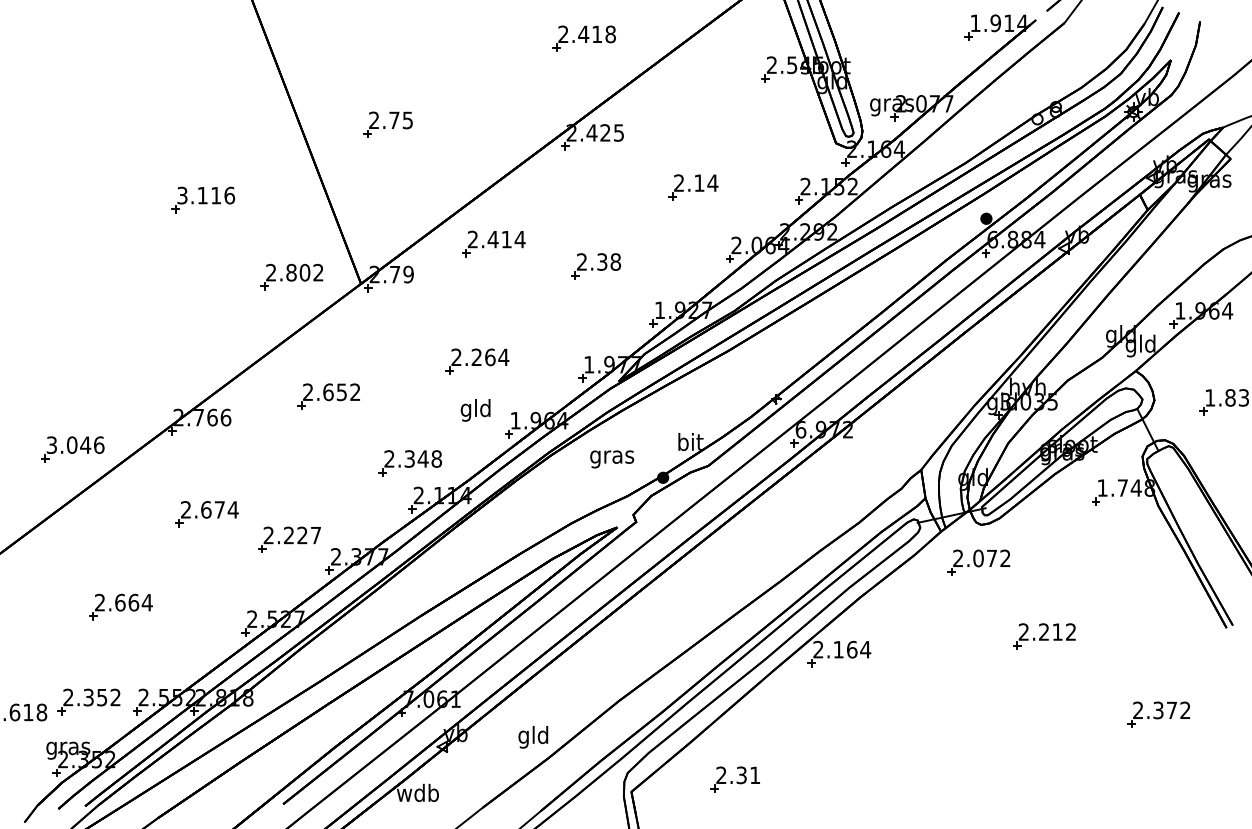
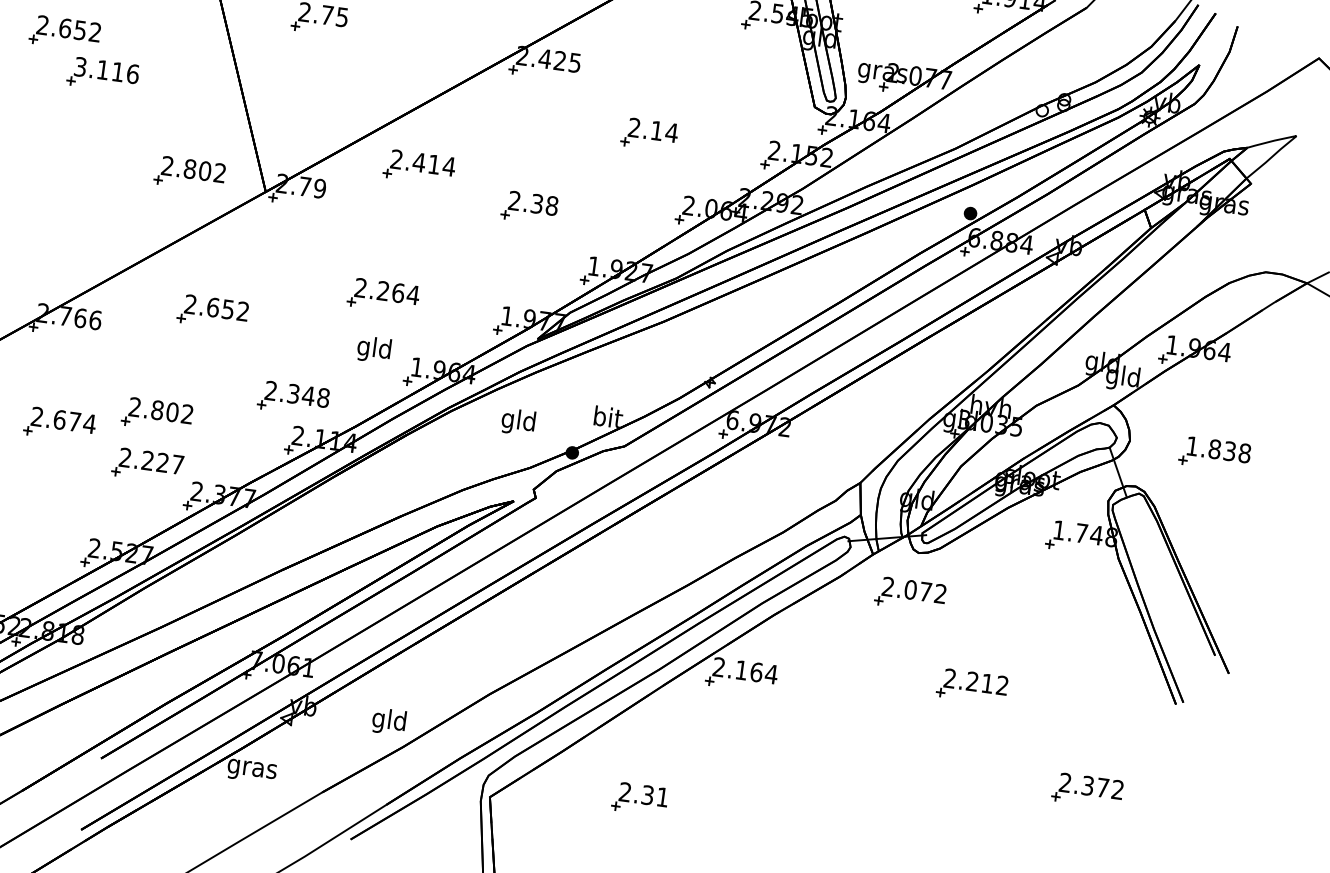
part: (164, 167) -> (64, 33), added
text: (612, 456) -> (519, 421), gras -> gld
part: (291, 493) -> (156, 414), added
part: (734, 779) -> (639, 798), moved
text: (417, 794) -> (251, 767), wdb -> gras

